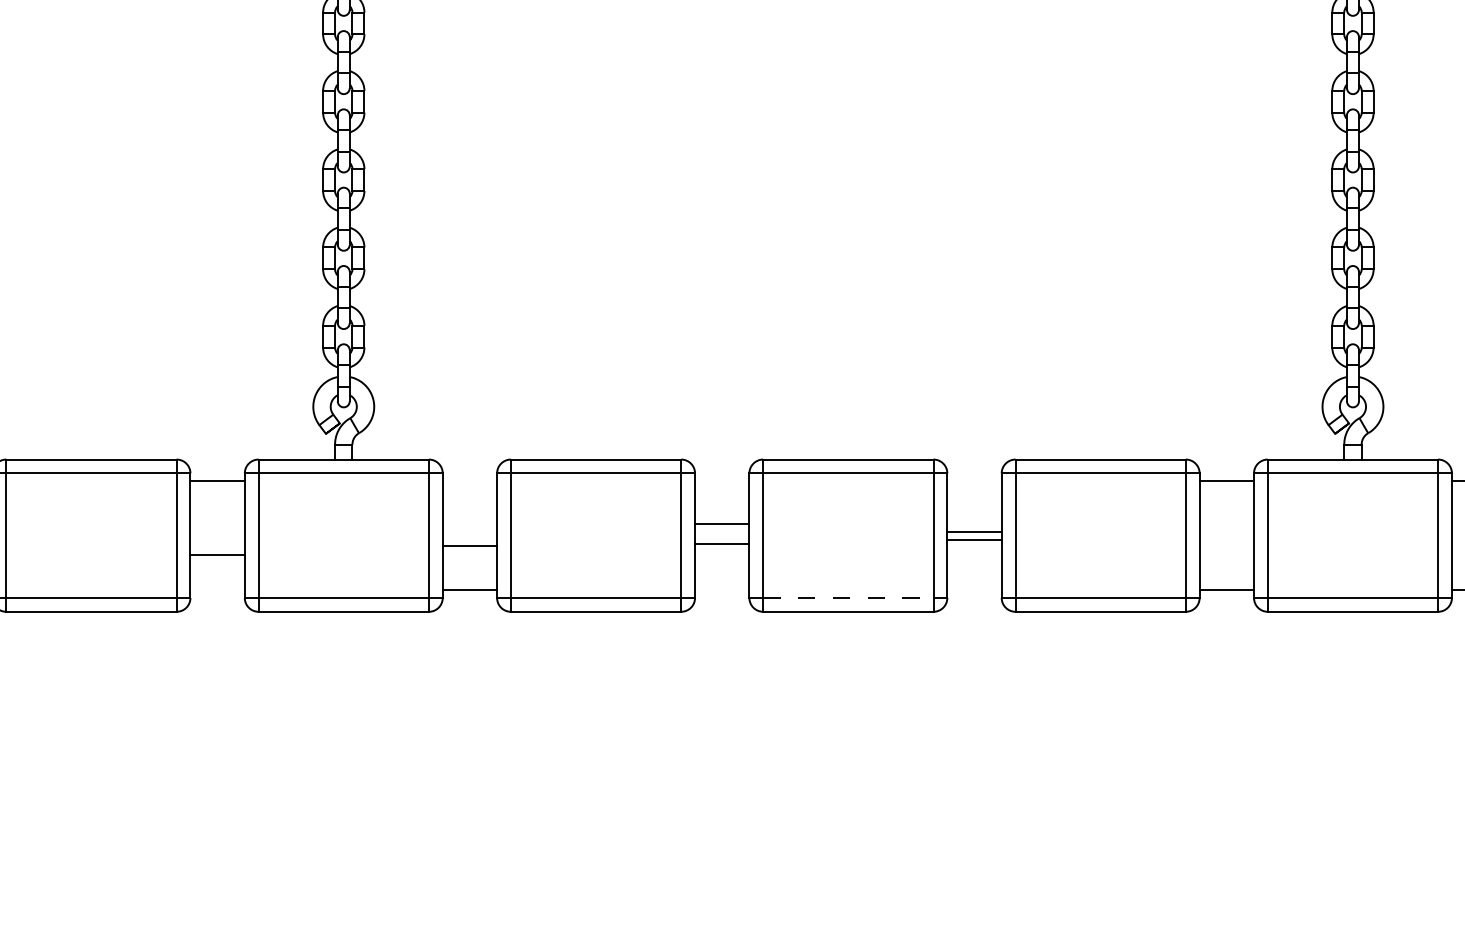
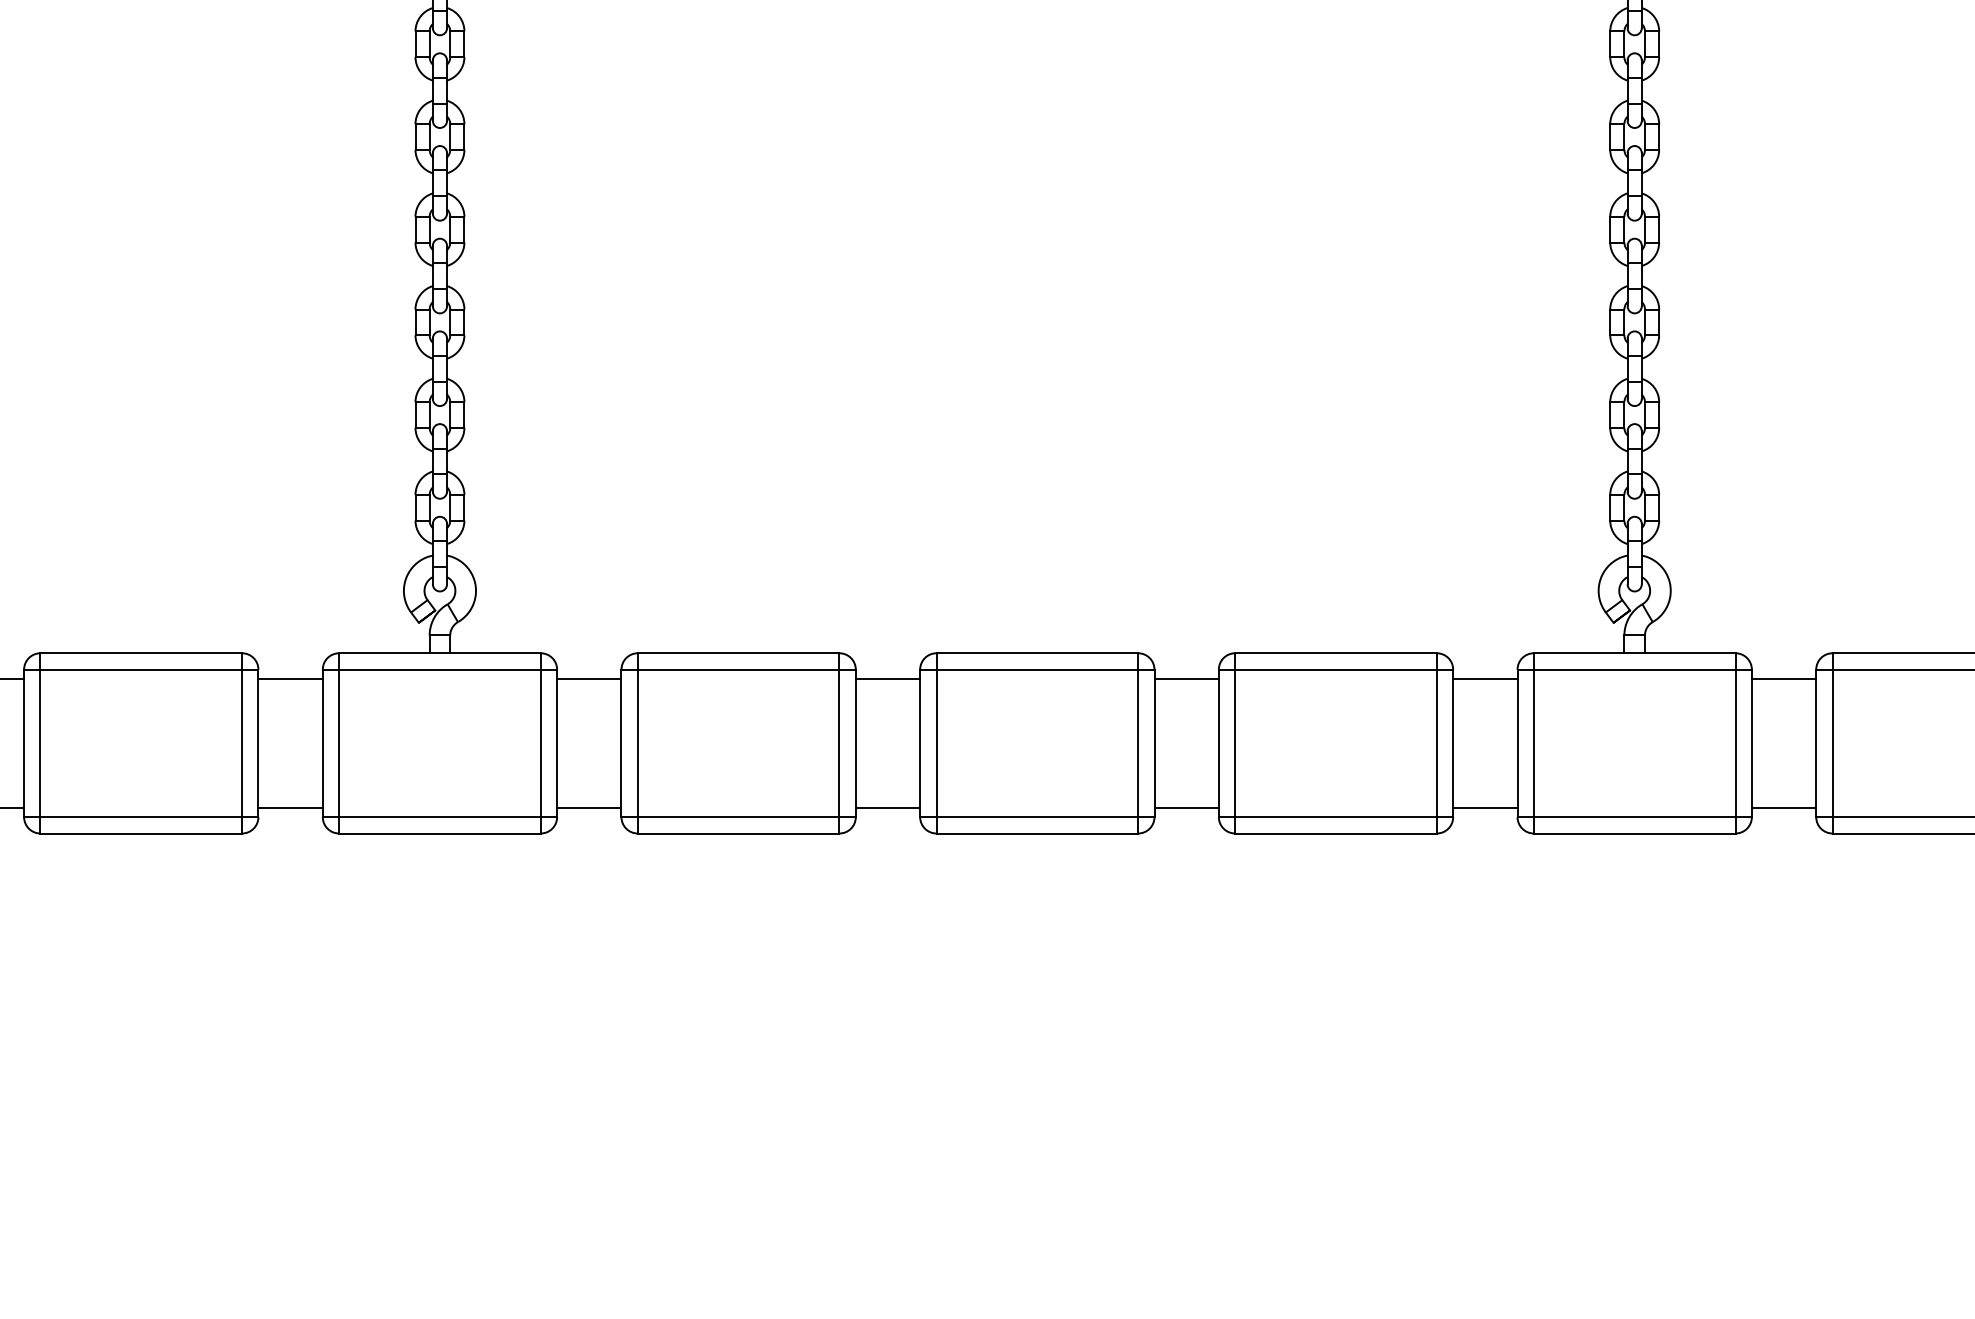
line: (721, 524) -> (887, 679), moved
line: (974, 531) -> (1186, 807), moved
line: (974, 539) -> (1186, 679), moved
line: (721, 544) -> (887, 807), moved
line: (470, 545) -> (589, 679), moved
line: (217, 554) -> (290, 807), moved
line: (848, 598) -> (1037, 817), dashed -> solid

